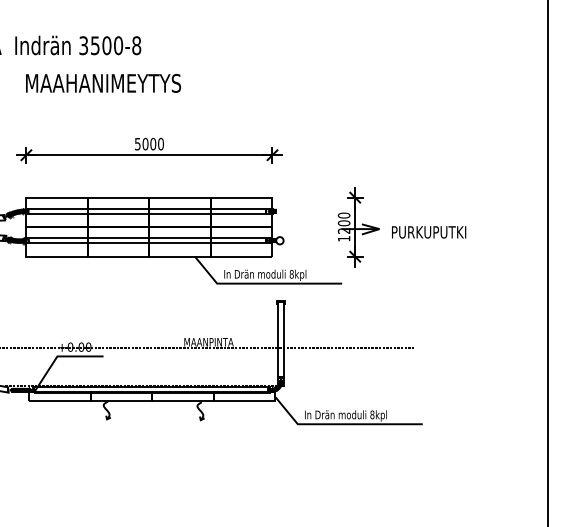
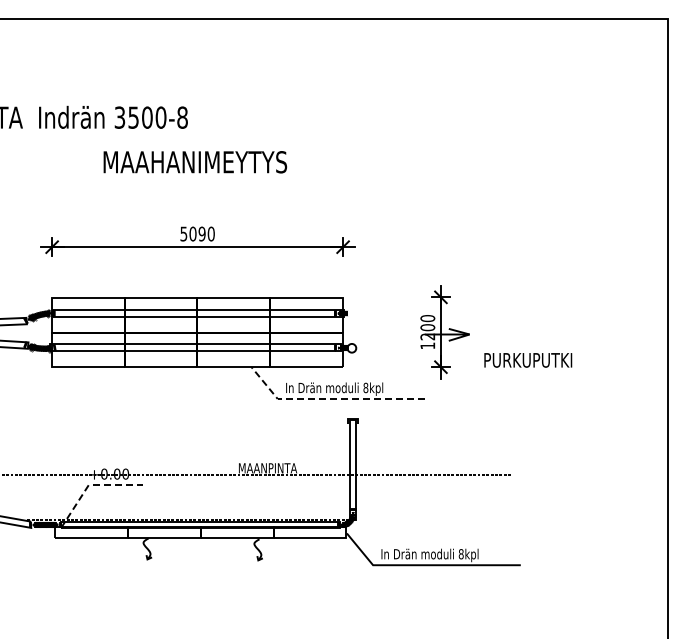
text: (103, 83) -> (195, 162), moved
text: (152, 144) -> (201, 234), 5000 -> 5090
text: (429, 232) -> (528, 360), moved
line: (260, 283) -> (329, 398), solid -> dashed
line: (57, 356) -> (89, 485), solid -> dashed

